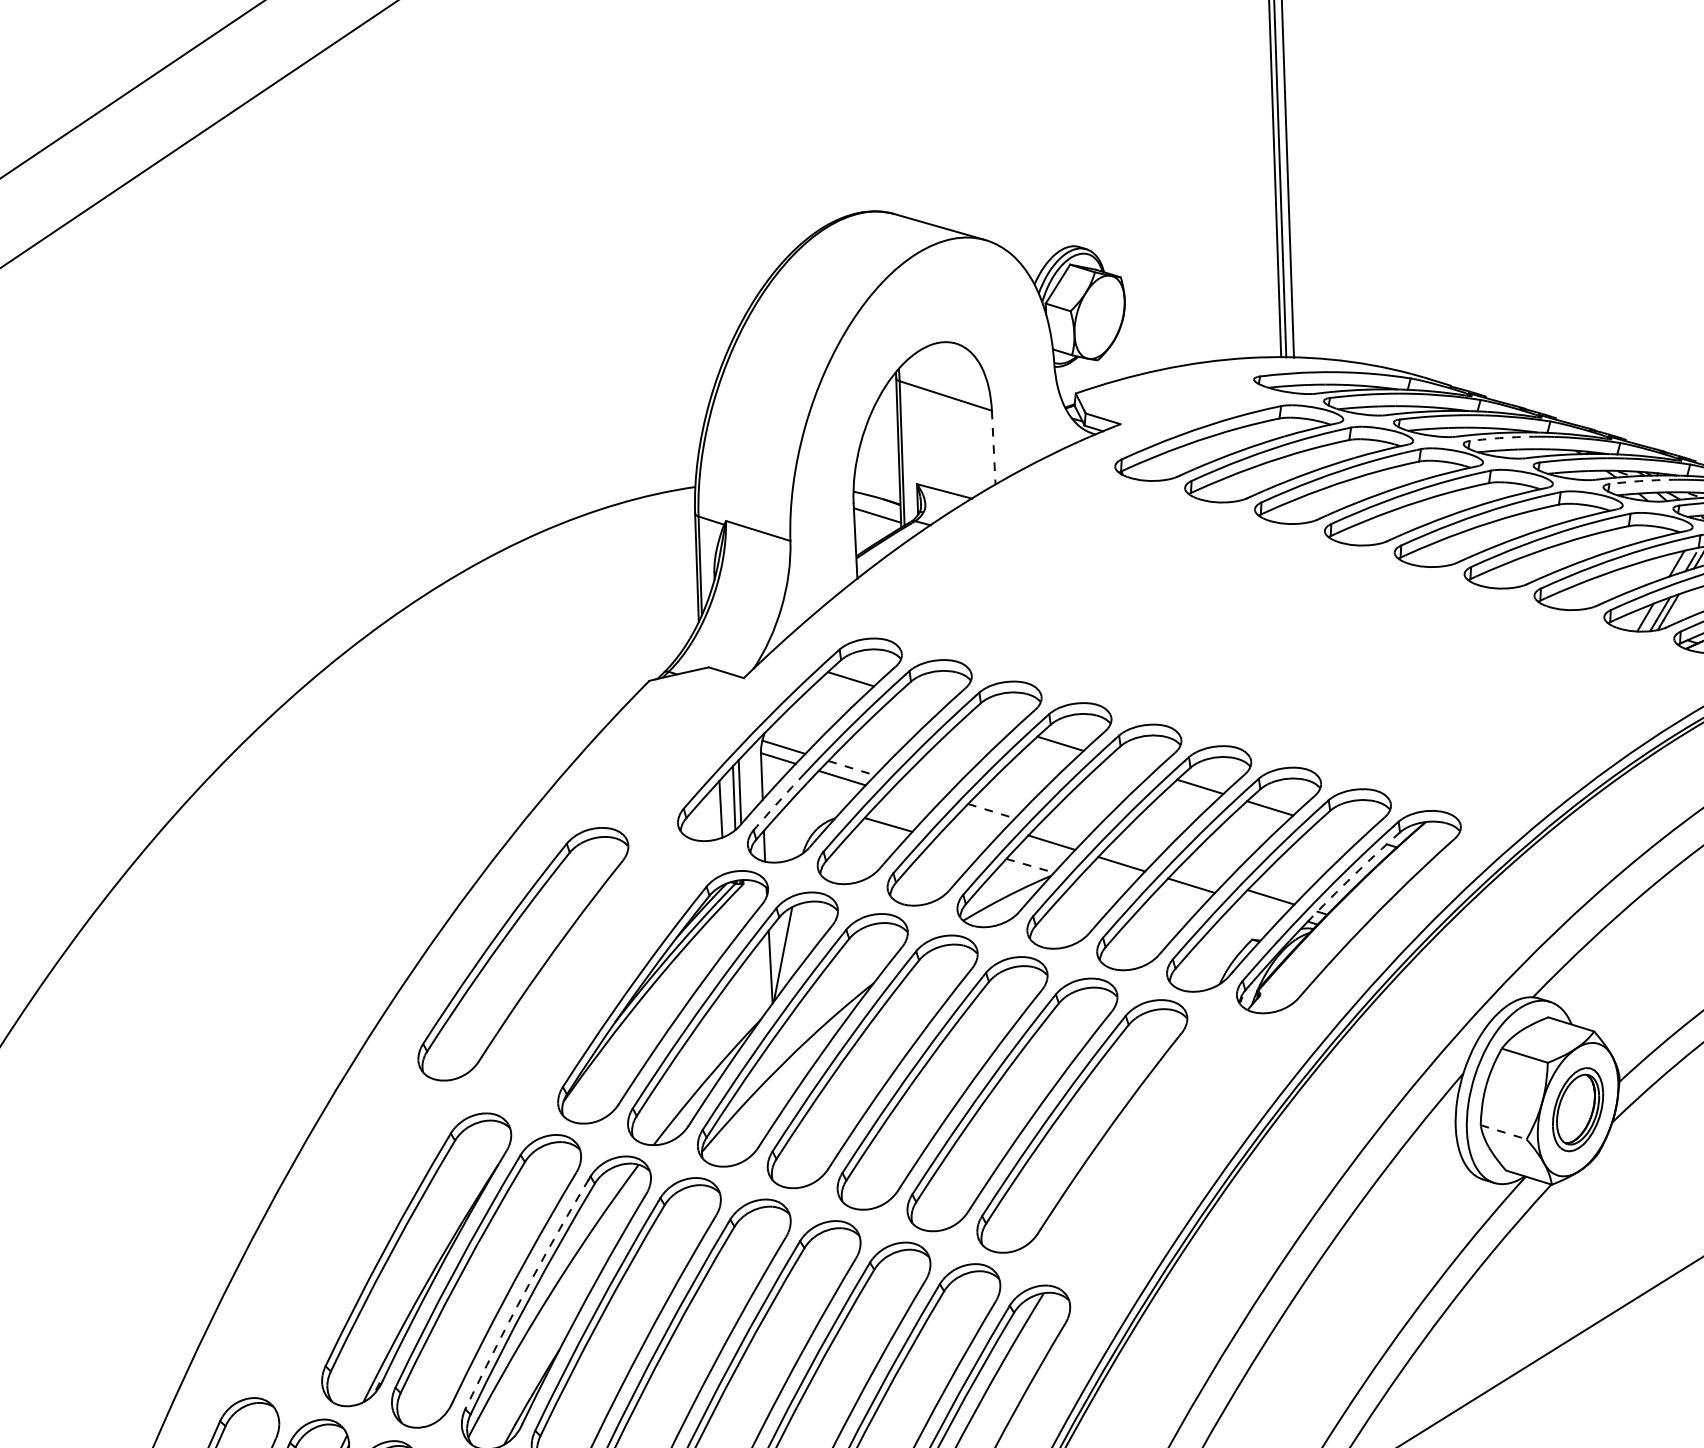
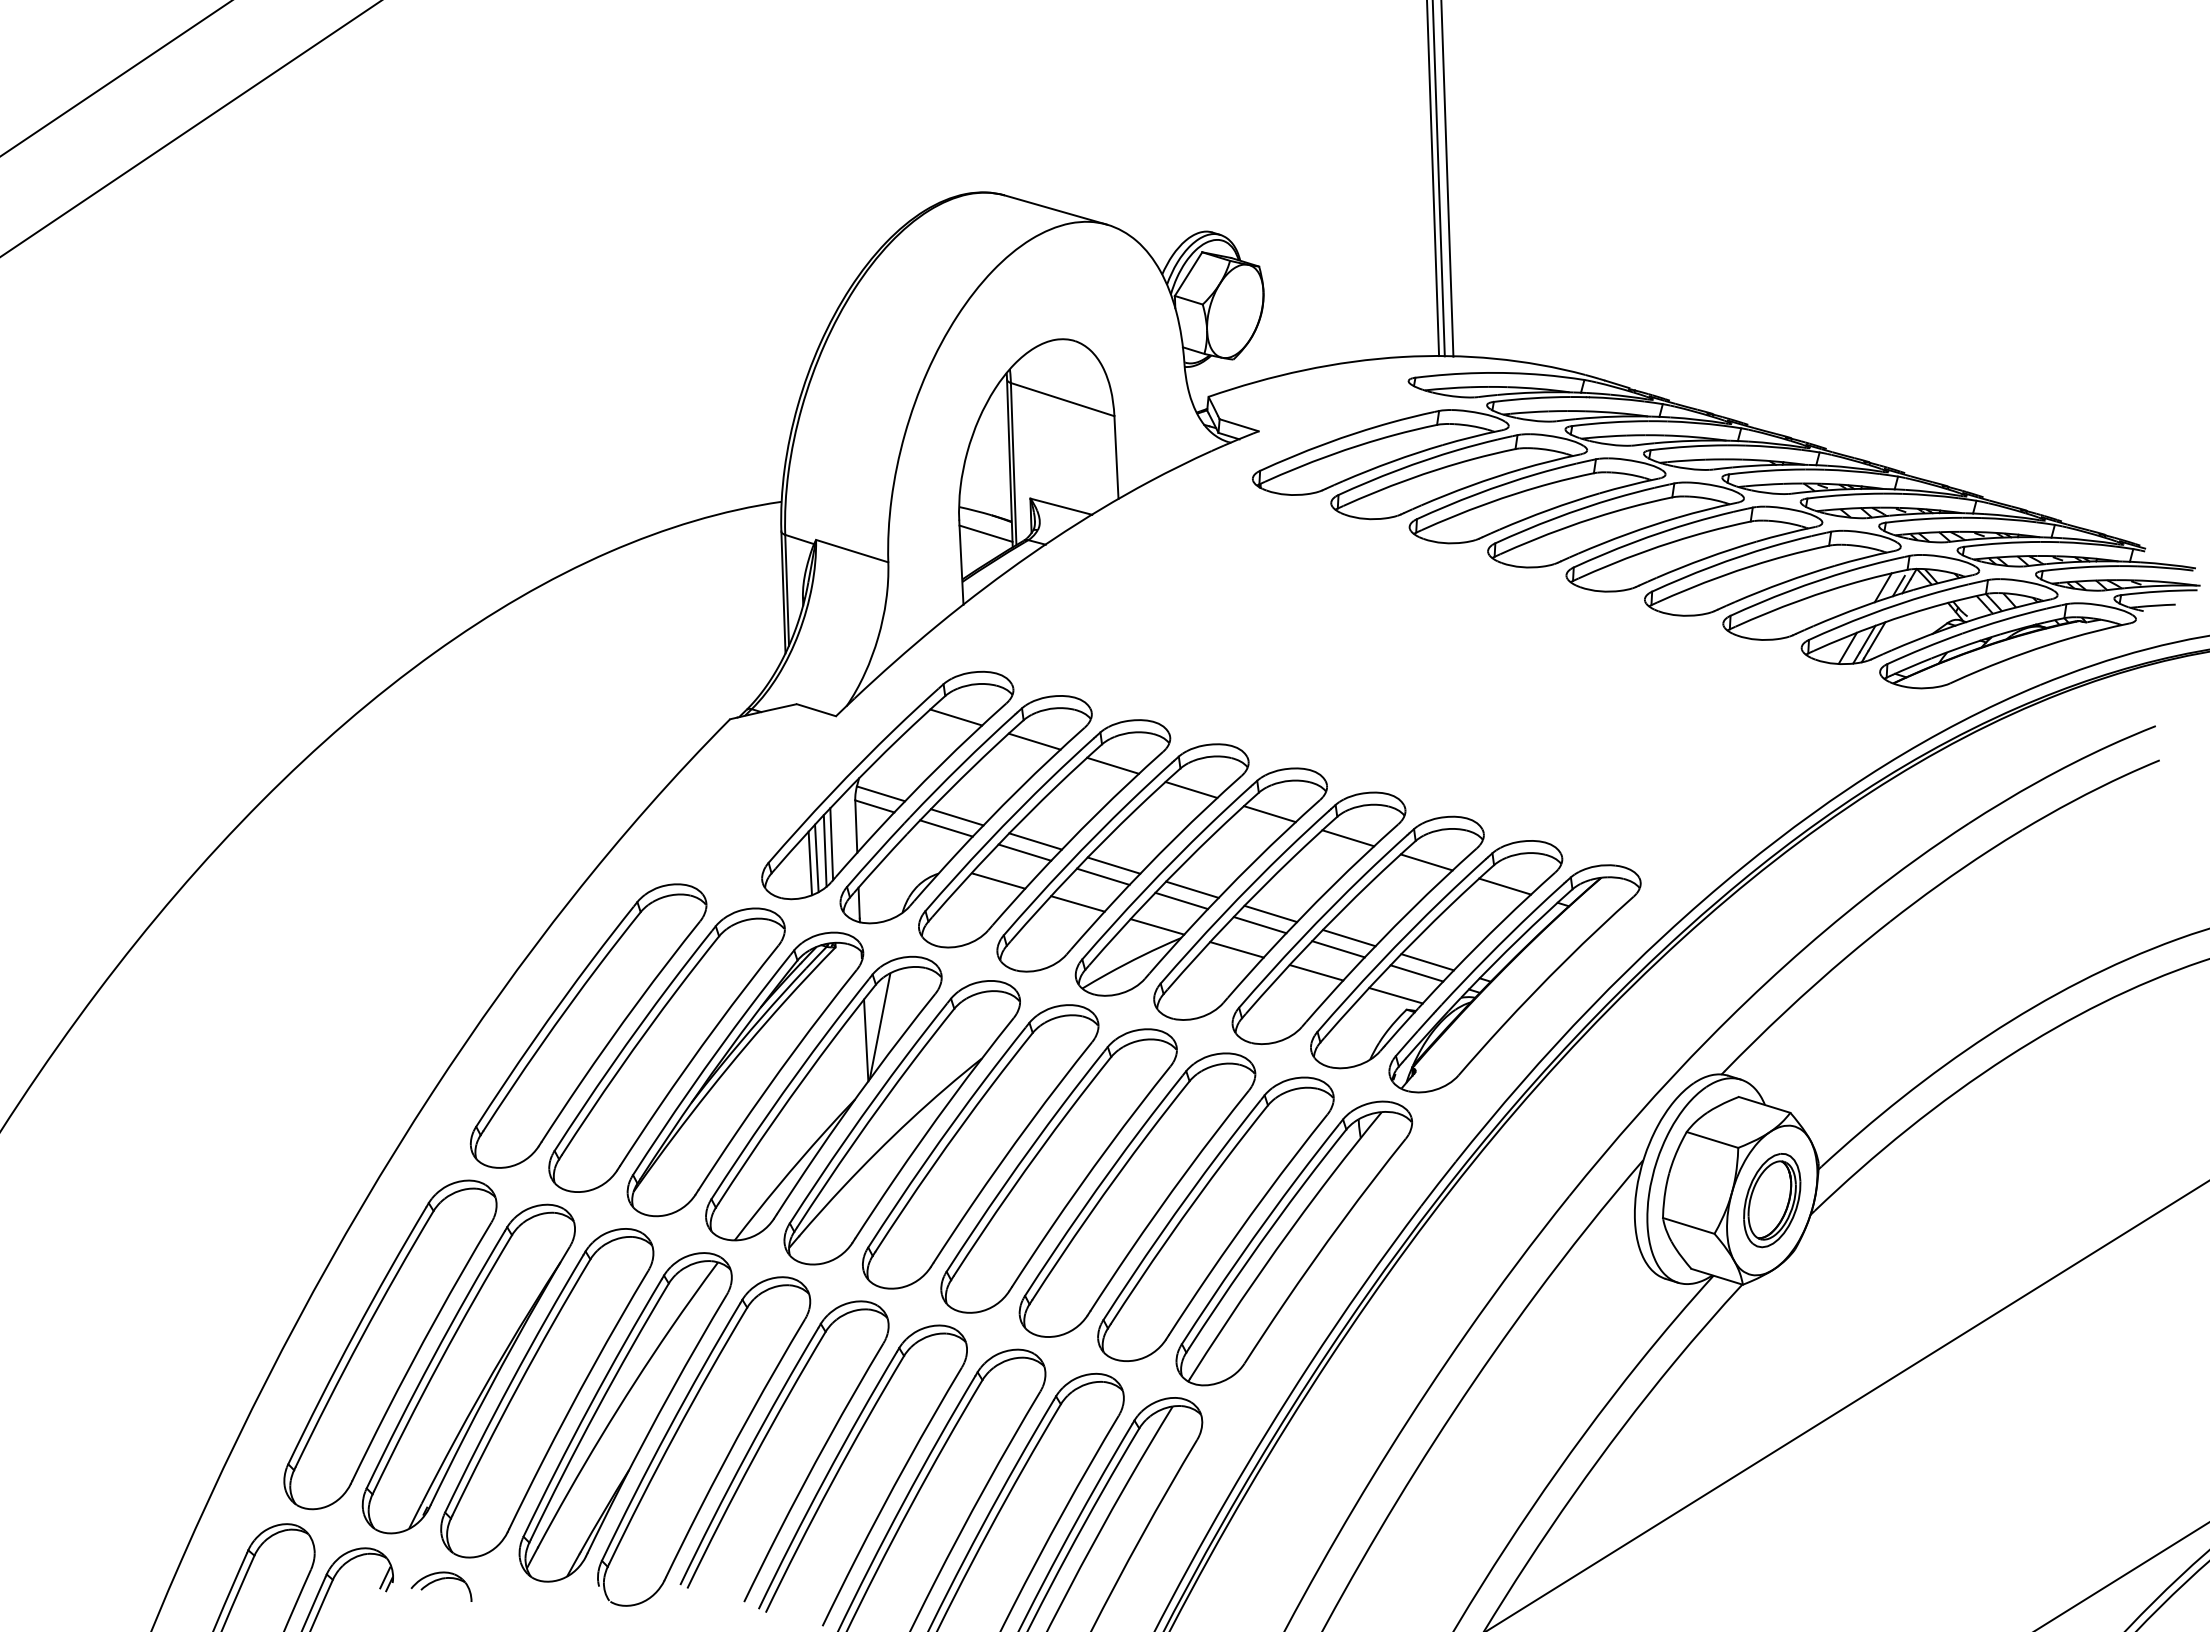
arc: (1503, 437) -> (1688, 446), dashed -> solid
line: (993, 448) -> (1116, 458), dashed -> solid
arc: (1643, 480) -> (1845, 494), dashed -> solid
line: (920, 700) -> (1034, 741), added
line: (991, 722) -> (1113, 765), added
line: (1130, 765) -> (1269, 814), added
line: (852, 768) -> (957, 817), dashed -> solid
line: (921, 789) -> (1035, 841), added
line: (911, 799) -> (1024, 852), added
arc: (779, 801) -> (875, 854), dashed -> solid
line: (726, 804) -> (816, 858), added
line: (991, 811) -> (1114, 865), dashed -> solid
line: (981, 820) -> (1102, 876), added
line: (1340, 829) -> (1505, 886), added
line: (1061, 832) -> (1192, 889), added
line: (959, 844) -> (1077, 903), added
line: (1130, 853) -> (1270, 913), added
line: (1030, 865) -> (1157, 926), dashed -> solid
line: (1200, 876) -> (1348, 938), added
arc: (1352, 876) -> (1519, 938), dashed -> solid
line: (1100, 885) -> (1236, 949), added
line: (1171, 906) -> (1316, 972), added
line: (1261, 907) -> (1416, 973), added
line: (1242, 926) -> (1395, 995), added
part: (592, 975) -> (666, 1049), added
line: (1503, 1131) -> (1688, 1225), dashed -> solid
part: (1152, 1147) -> (1294, 1243), added
part: (346, 1237) -> (390, 1344), added
arc: (524, 1293) -> (589, 1406), dashed -> solid

